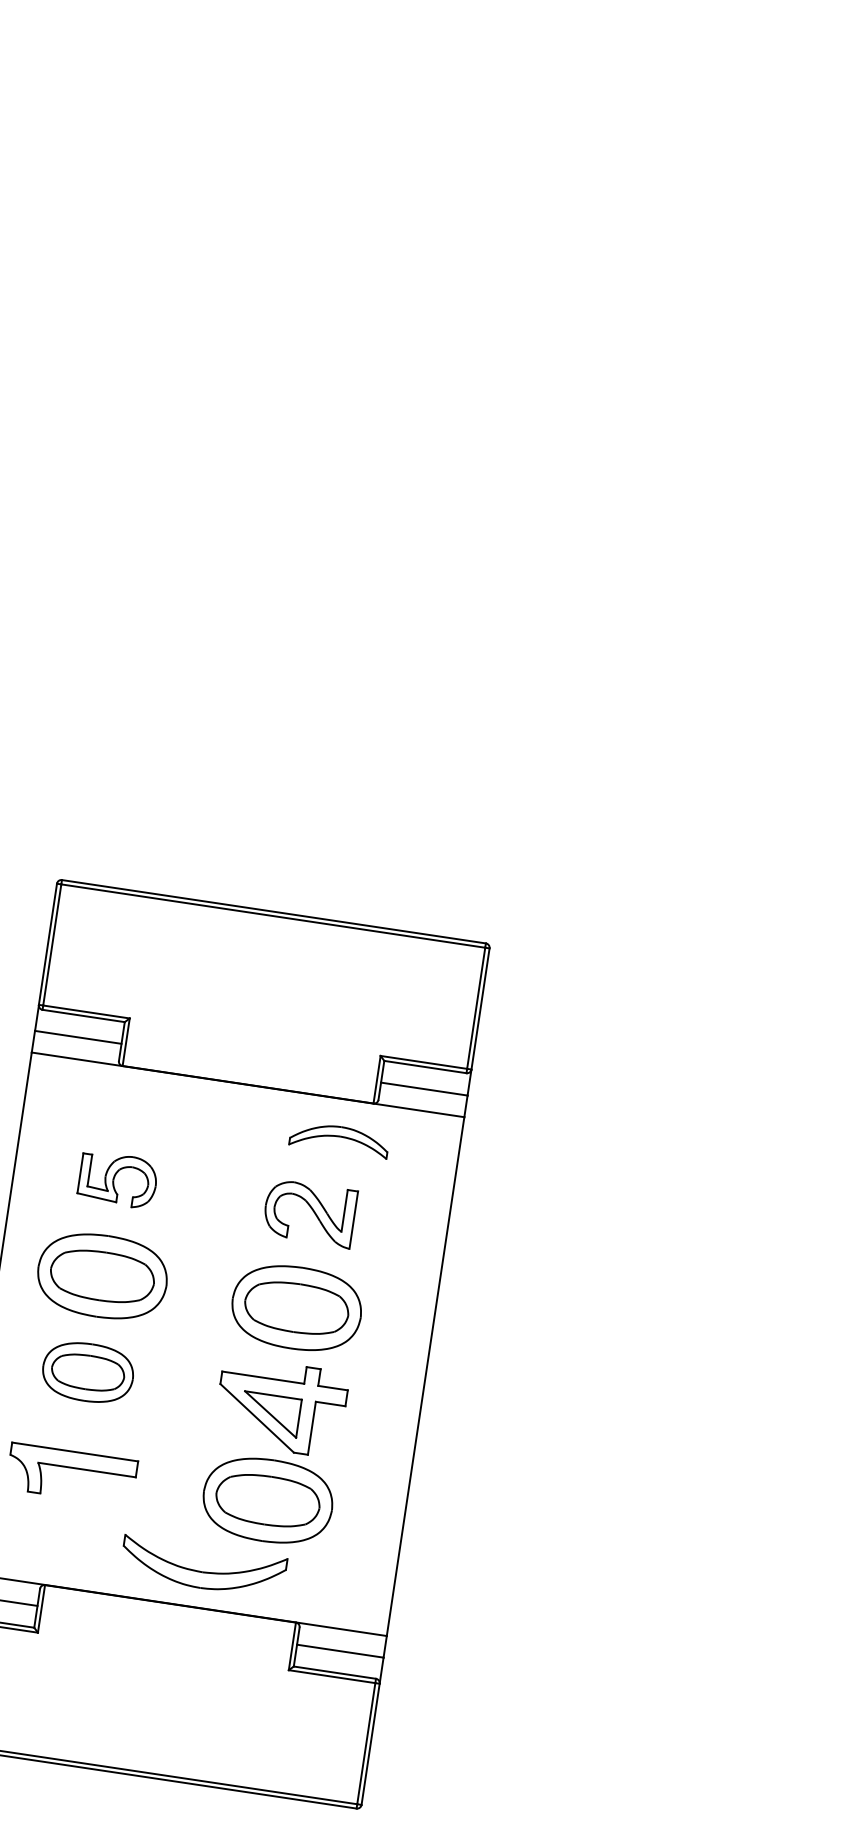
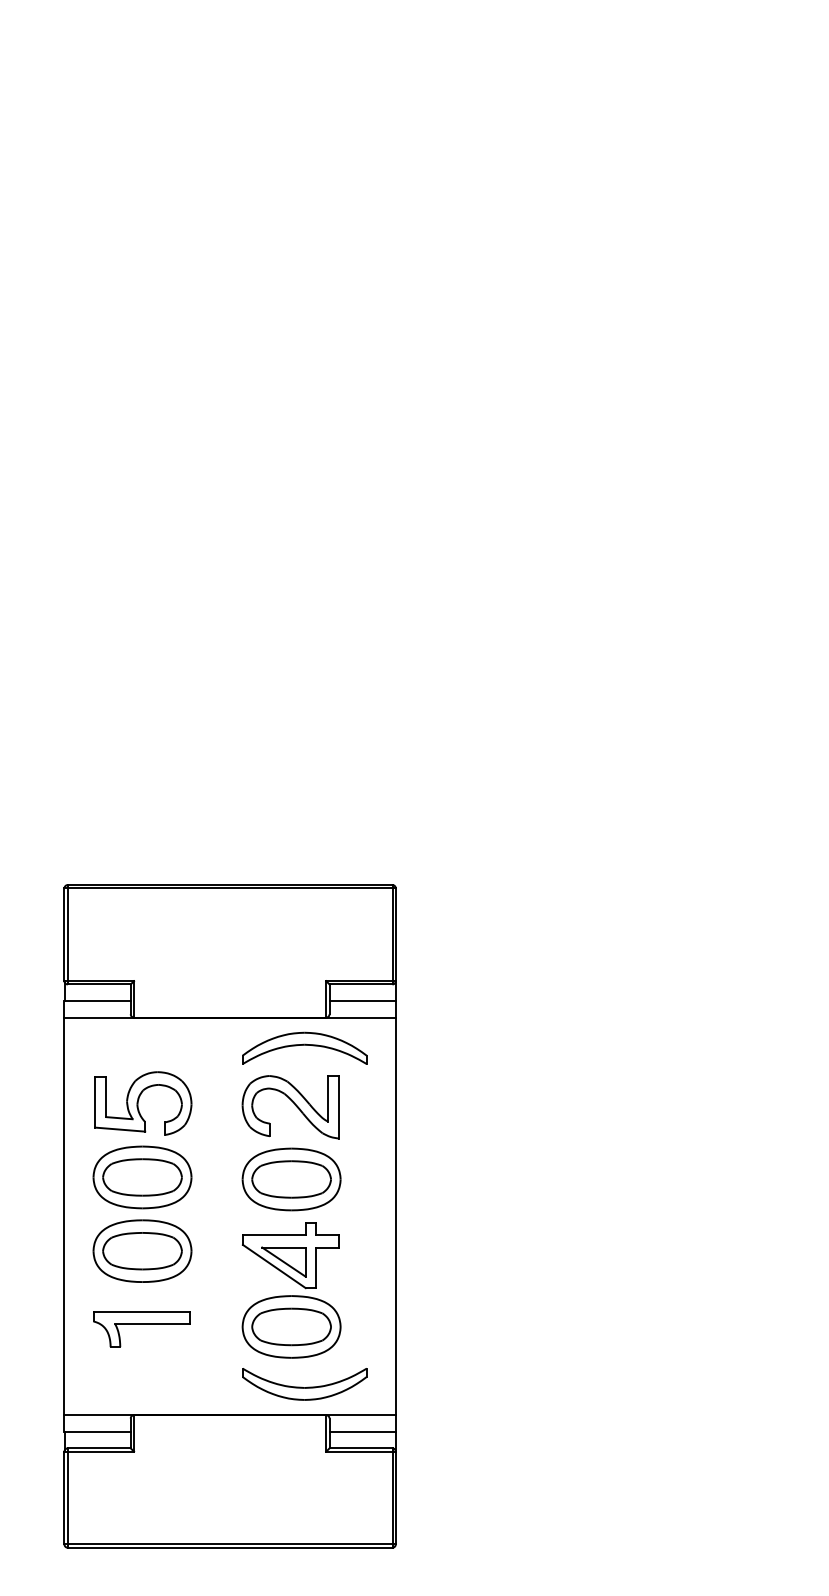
part: (339, 1138) -> (304, 1047), size x1.67
part: (118, 1180) -> (143, 1103), size x1.67
part: (309, 1213) -> (290, 1107), size x1.43
part: (88, 1371) -> (142, 1250), size x1.43
part: (203, 1567) -> (304, 1384), moved

